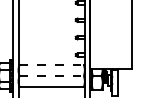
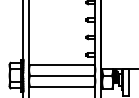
line: (52, 64) -> (63, 64), dashed -> solid
line: (52, 75) -> (63, 75), dashed -> solid

